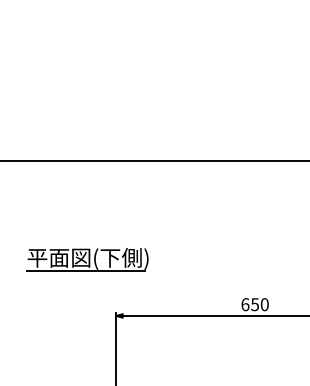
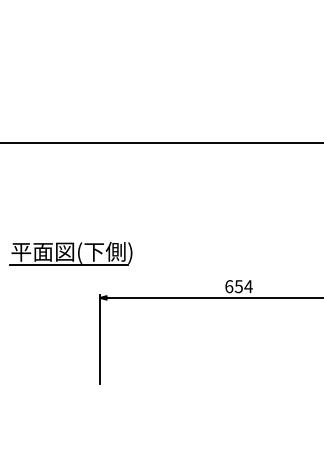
part: (86, 259) -> (70, 253), moved
text: (264, 304) -> (248, 286), 650 -> 654

